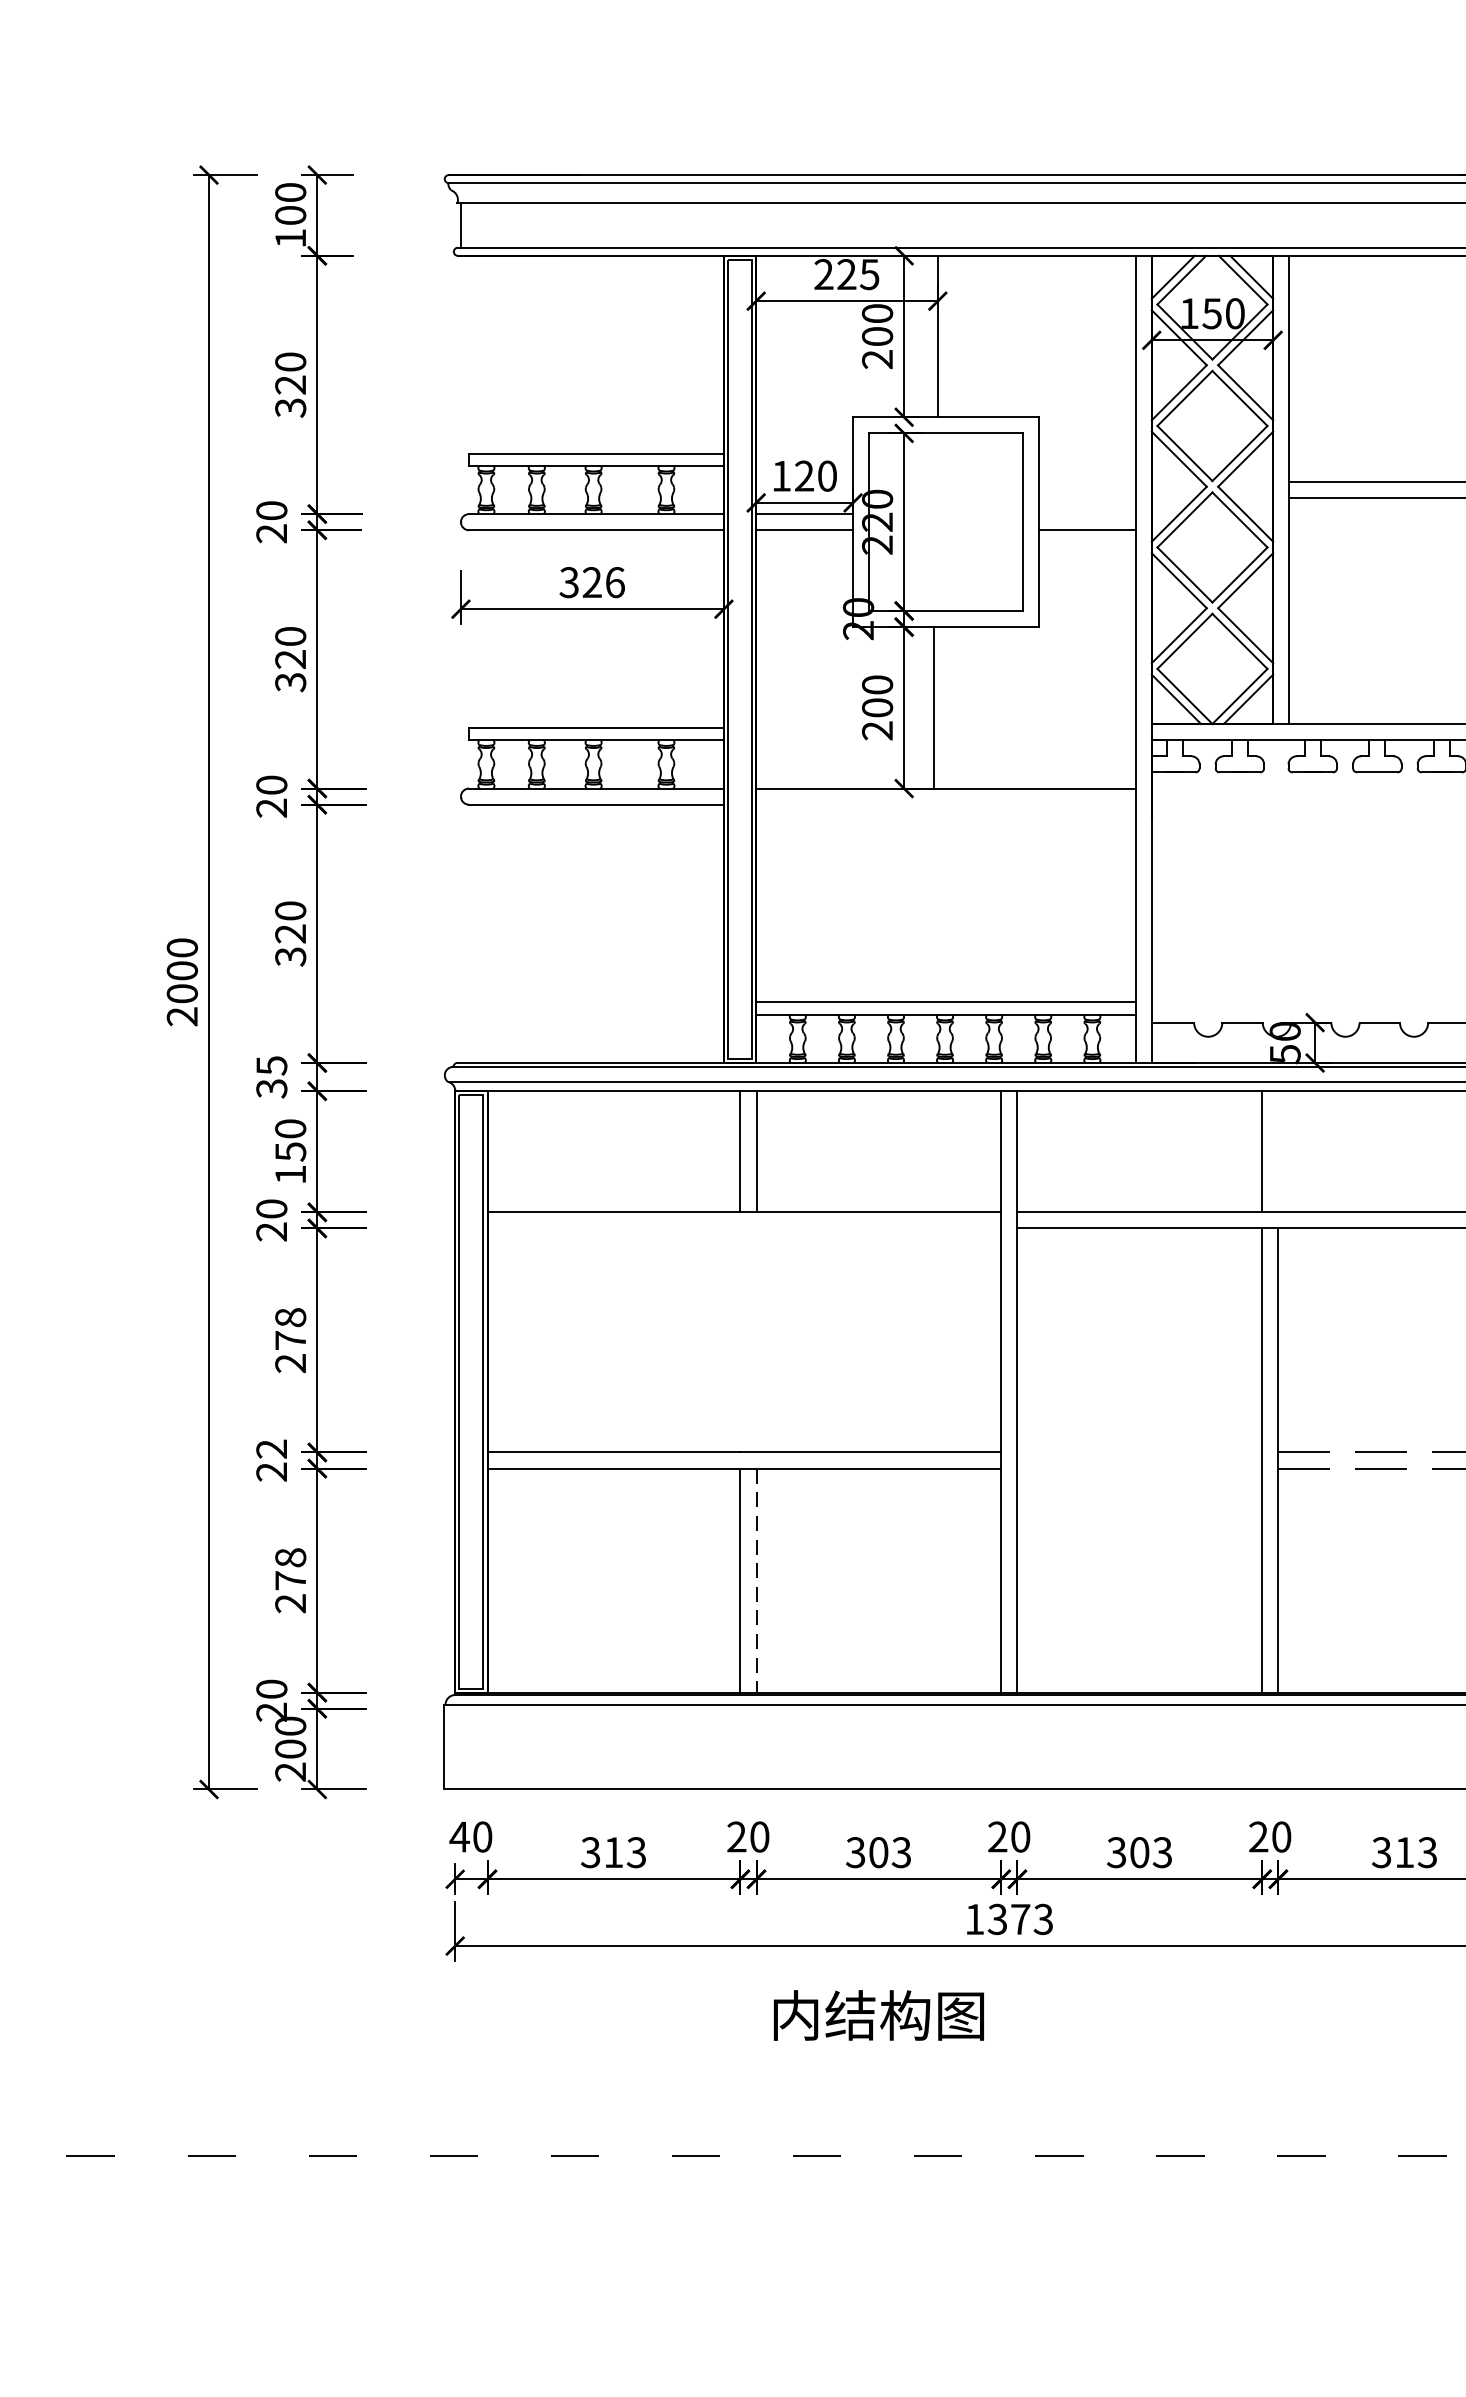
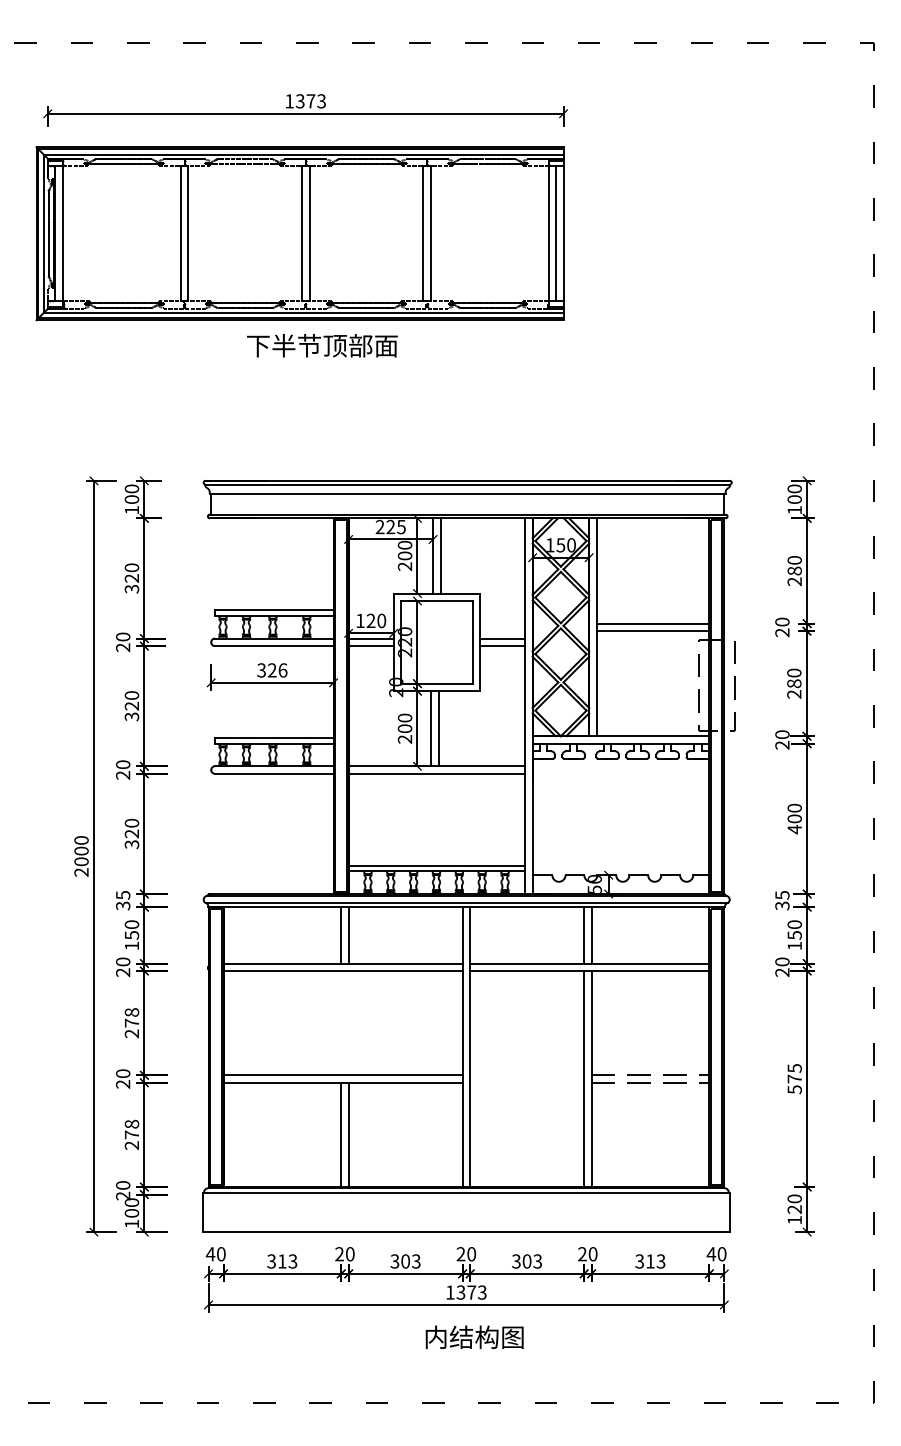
line: (953, 335) -> (440, 555), added
line: (1086, 513) -> (502, 638), added
line: (949, 707) -> (438, 728), added
line: (945, 804) -> (436, 773), added
line: (1278, 1152) -> (591, 935), added
line: (743, 1229) -> (342, 971), added
text: (272, 1448) -> (123, 1073), 22 -> 20
line: (755, 1581) -> (348, 1135), dashed -> solid
text: (289, 1770) -> (131, 1223), 200 -> 100
text: (878, 2015) -> (474, 1337), moved

